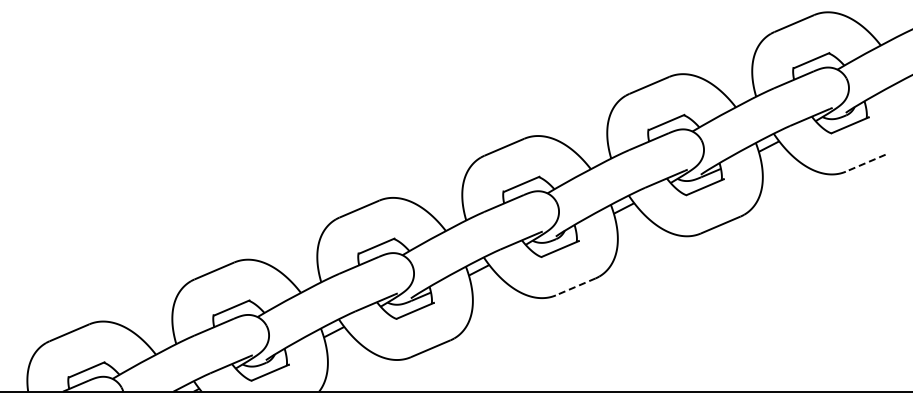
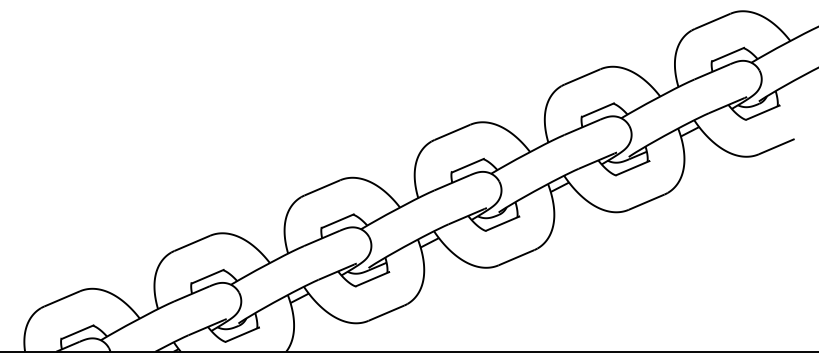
line: (865, 163) -> (776, 146), dashed -> solid
line: (575, 286) -> (516, 257), dashed -> solid

